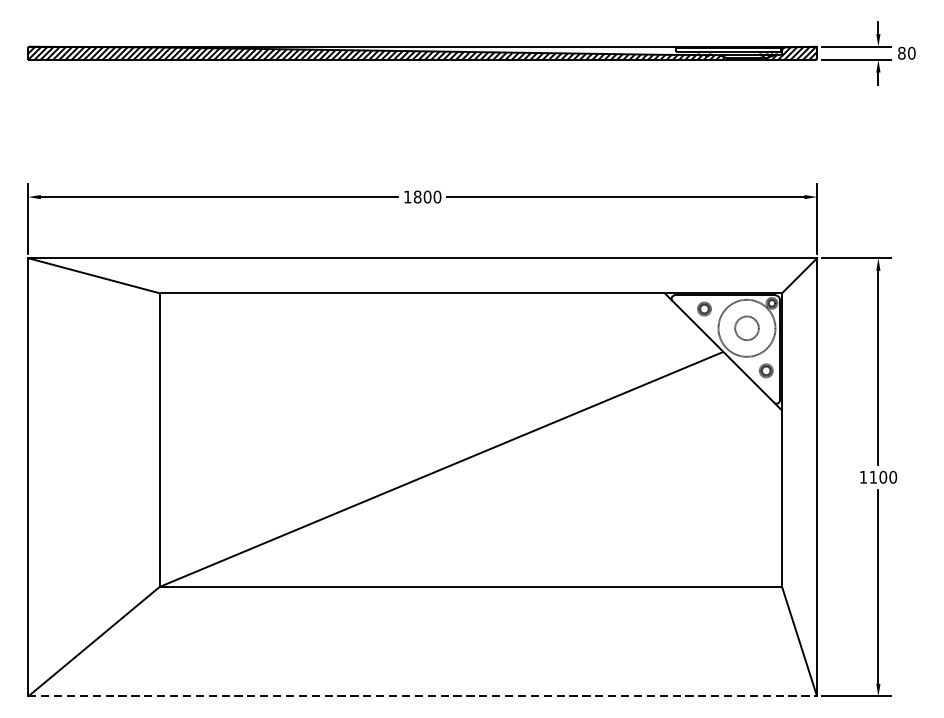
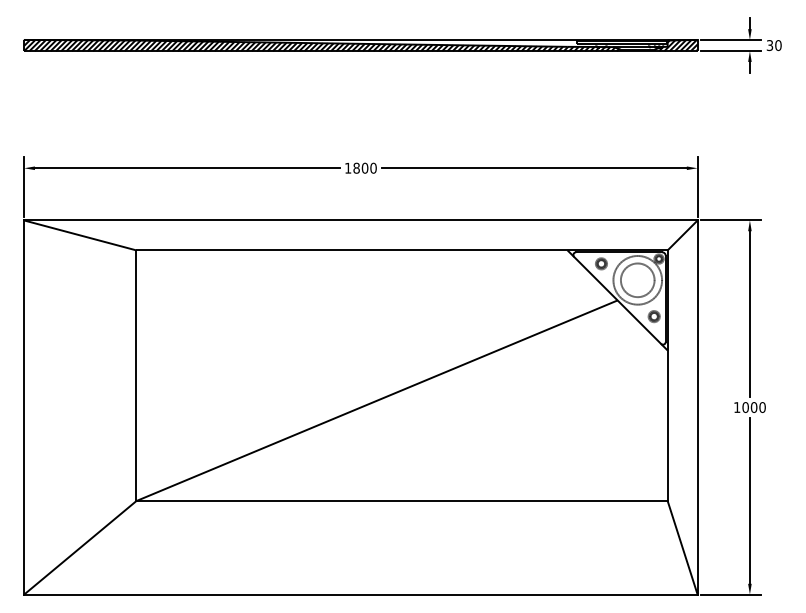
text: (901, 53) -> (769, 45), 80 -> 30
circle: (746, 328) -> (637, 280), size x1.67
text: (873, 477) -> (745, 407), 1100 -> 1000
line: (422, 696) -> (360, 594), dashed -> solid

